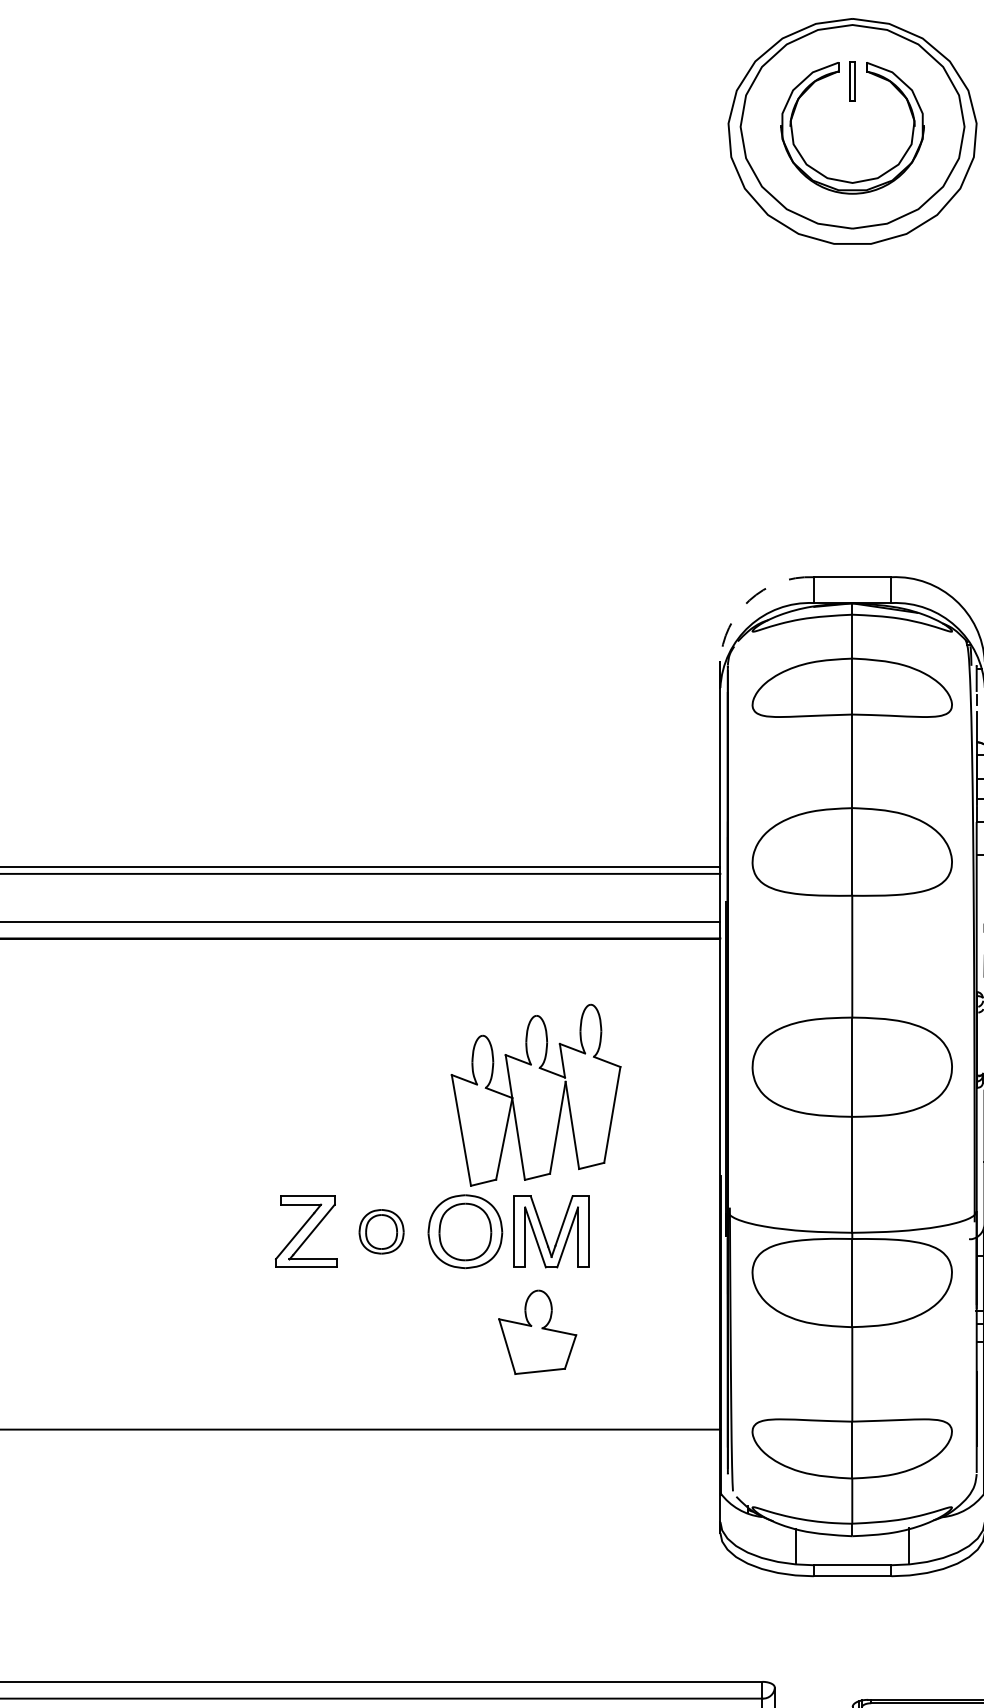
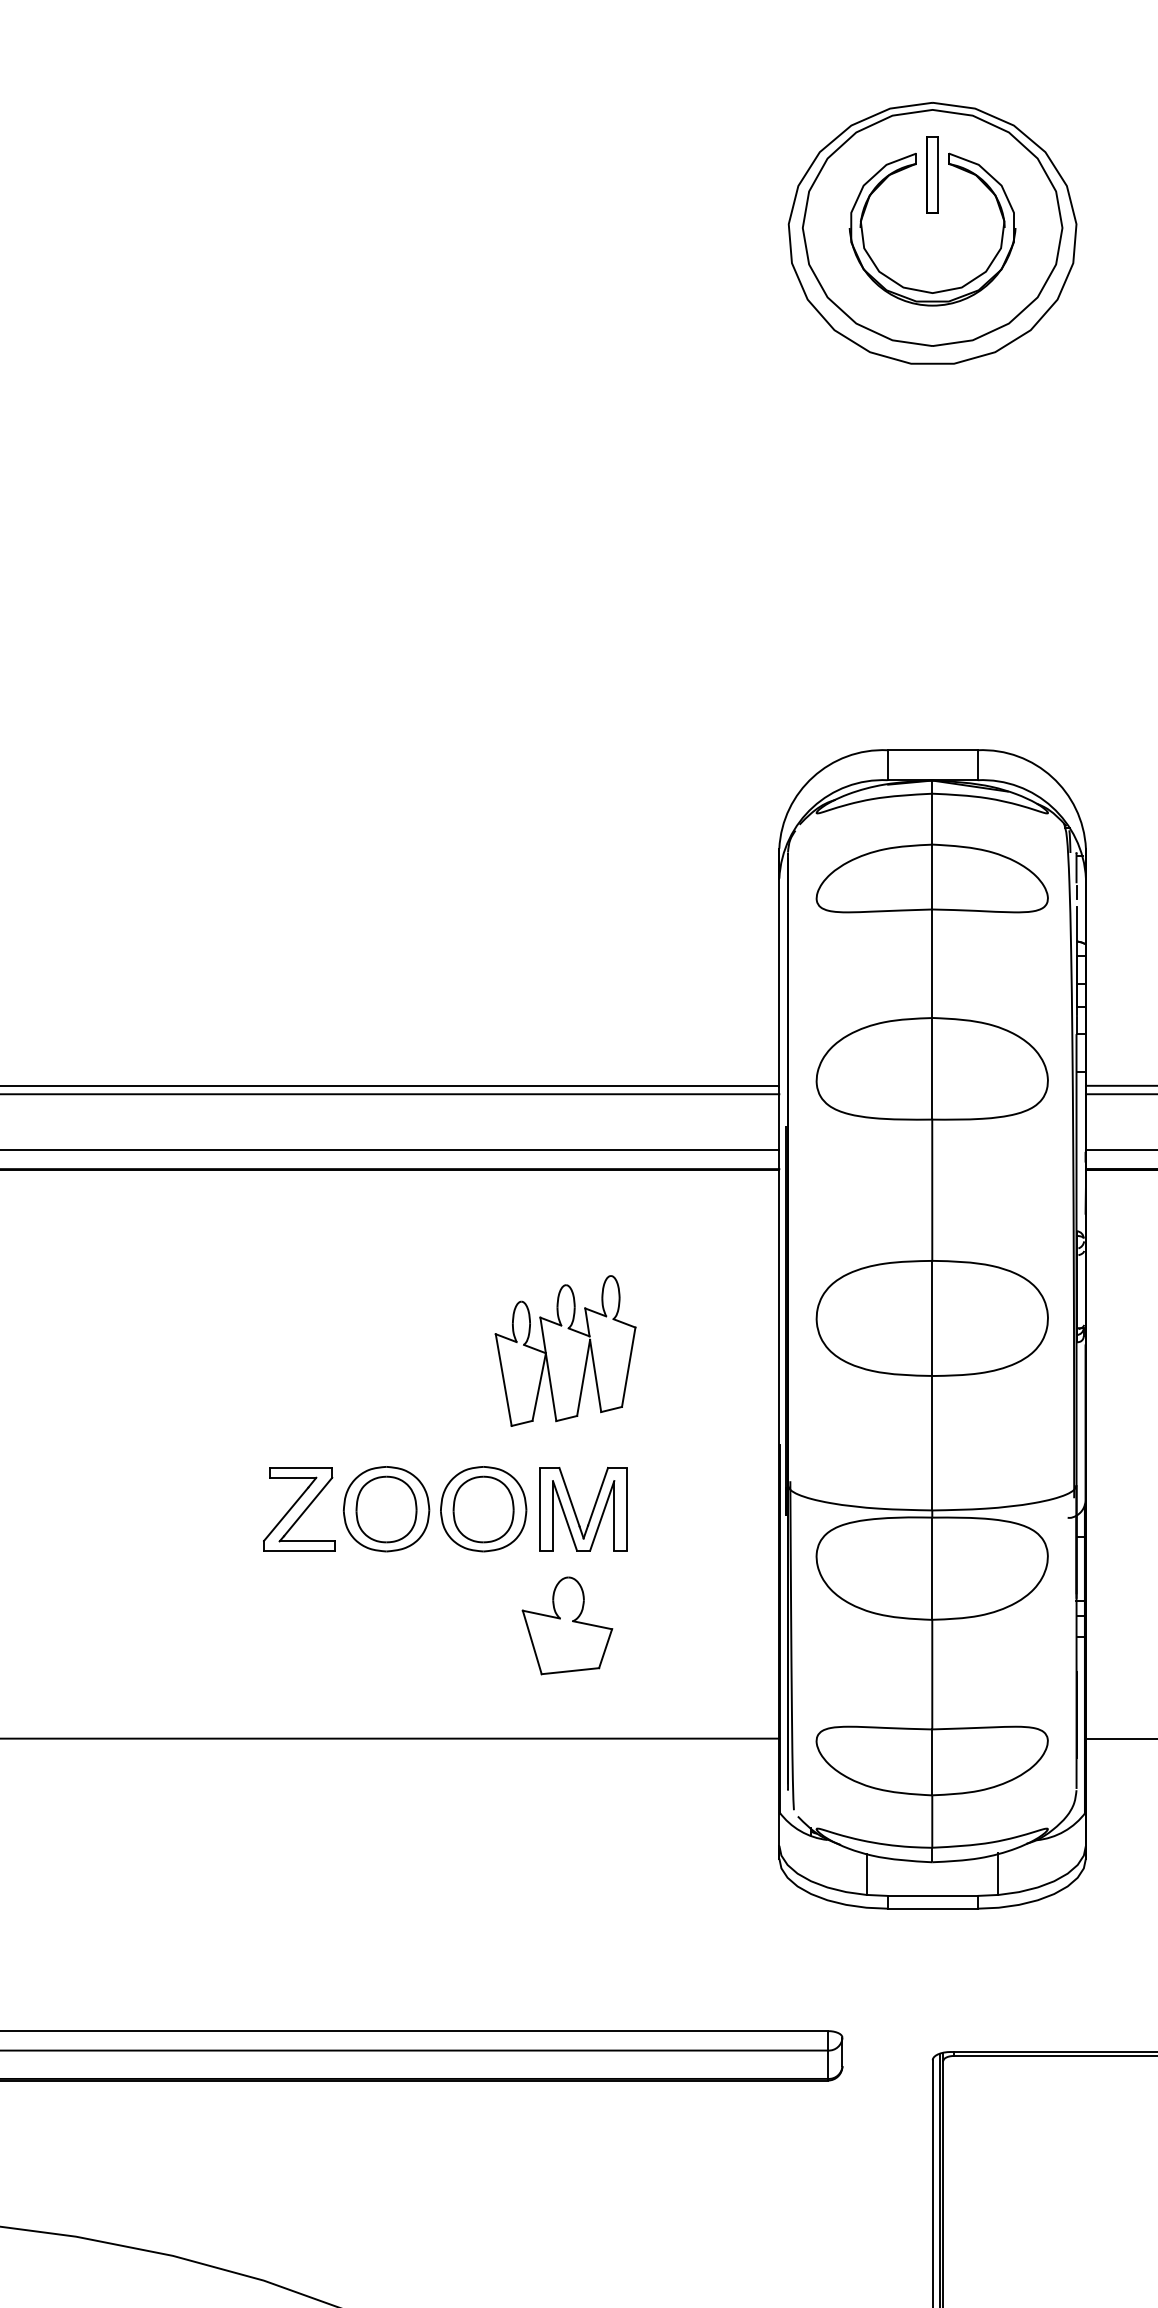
part: (852, 80) -> (932, 174), size x1.67
arc: (749, 600) -> (813, 777), dashed -> solid
part: (535, 1094) -> (565, 1350), size x0.71
part: (381, 1231) -> (386, 1509), size x1.67

